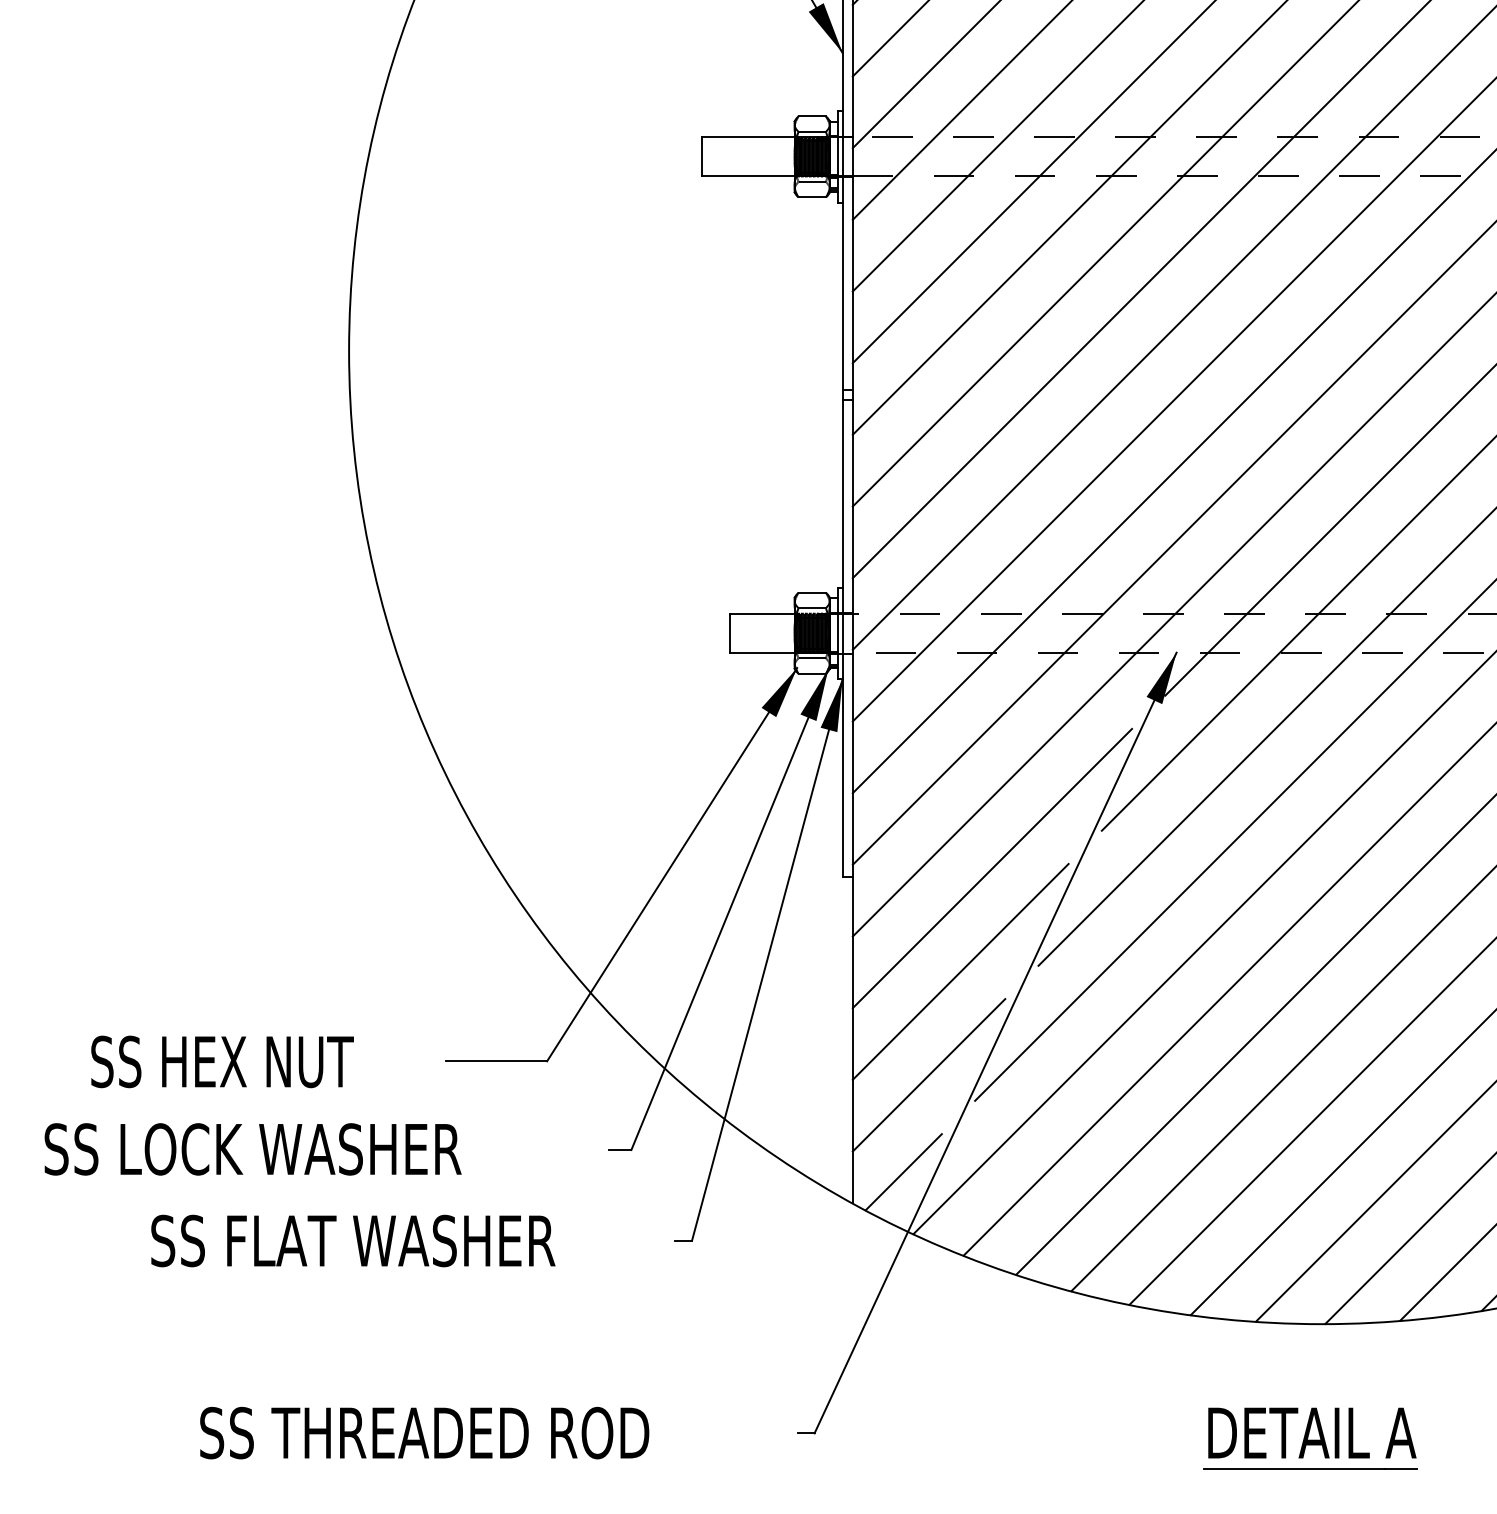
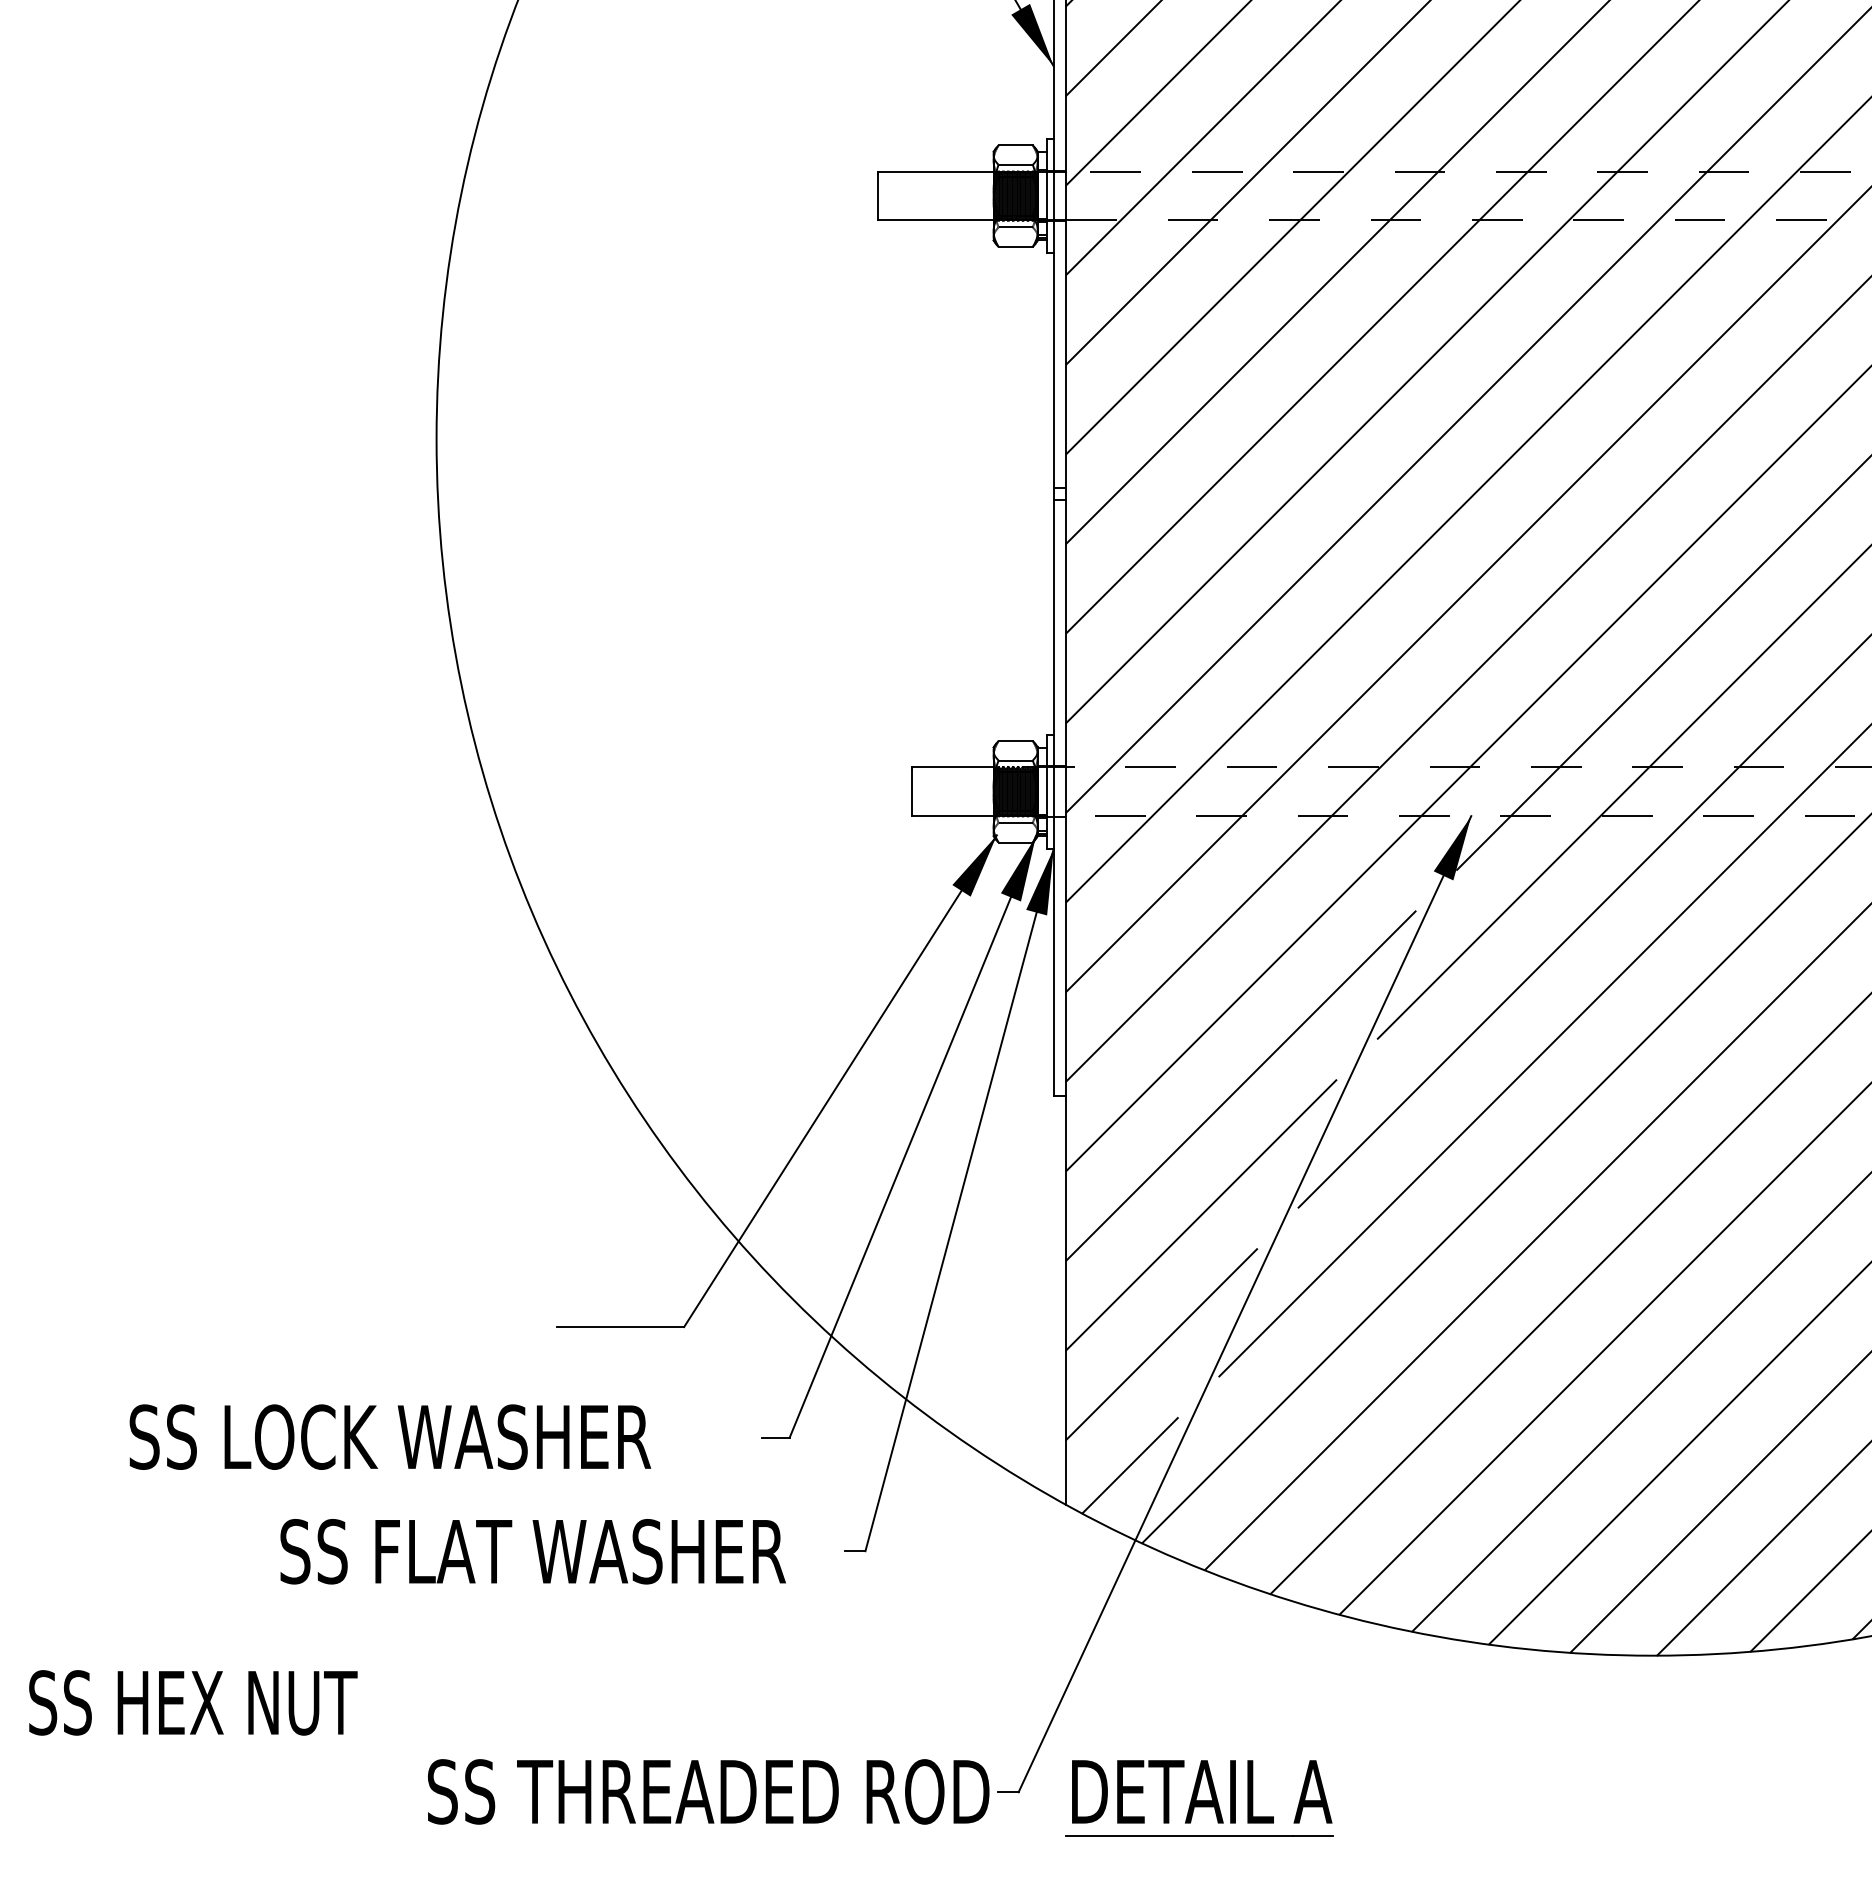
text: (222, 1061) -> (193, 1702), moved
text: (252, 1149) -> (389, 1437), moved
text: (353, 1240) -> (533, 1551), moved
text: (424, 1432) -> (708, 1791), moved
part: (1310, 1438) -> (1199, 1798), moved

